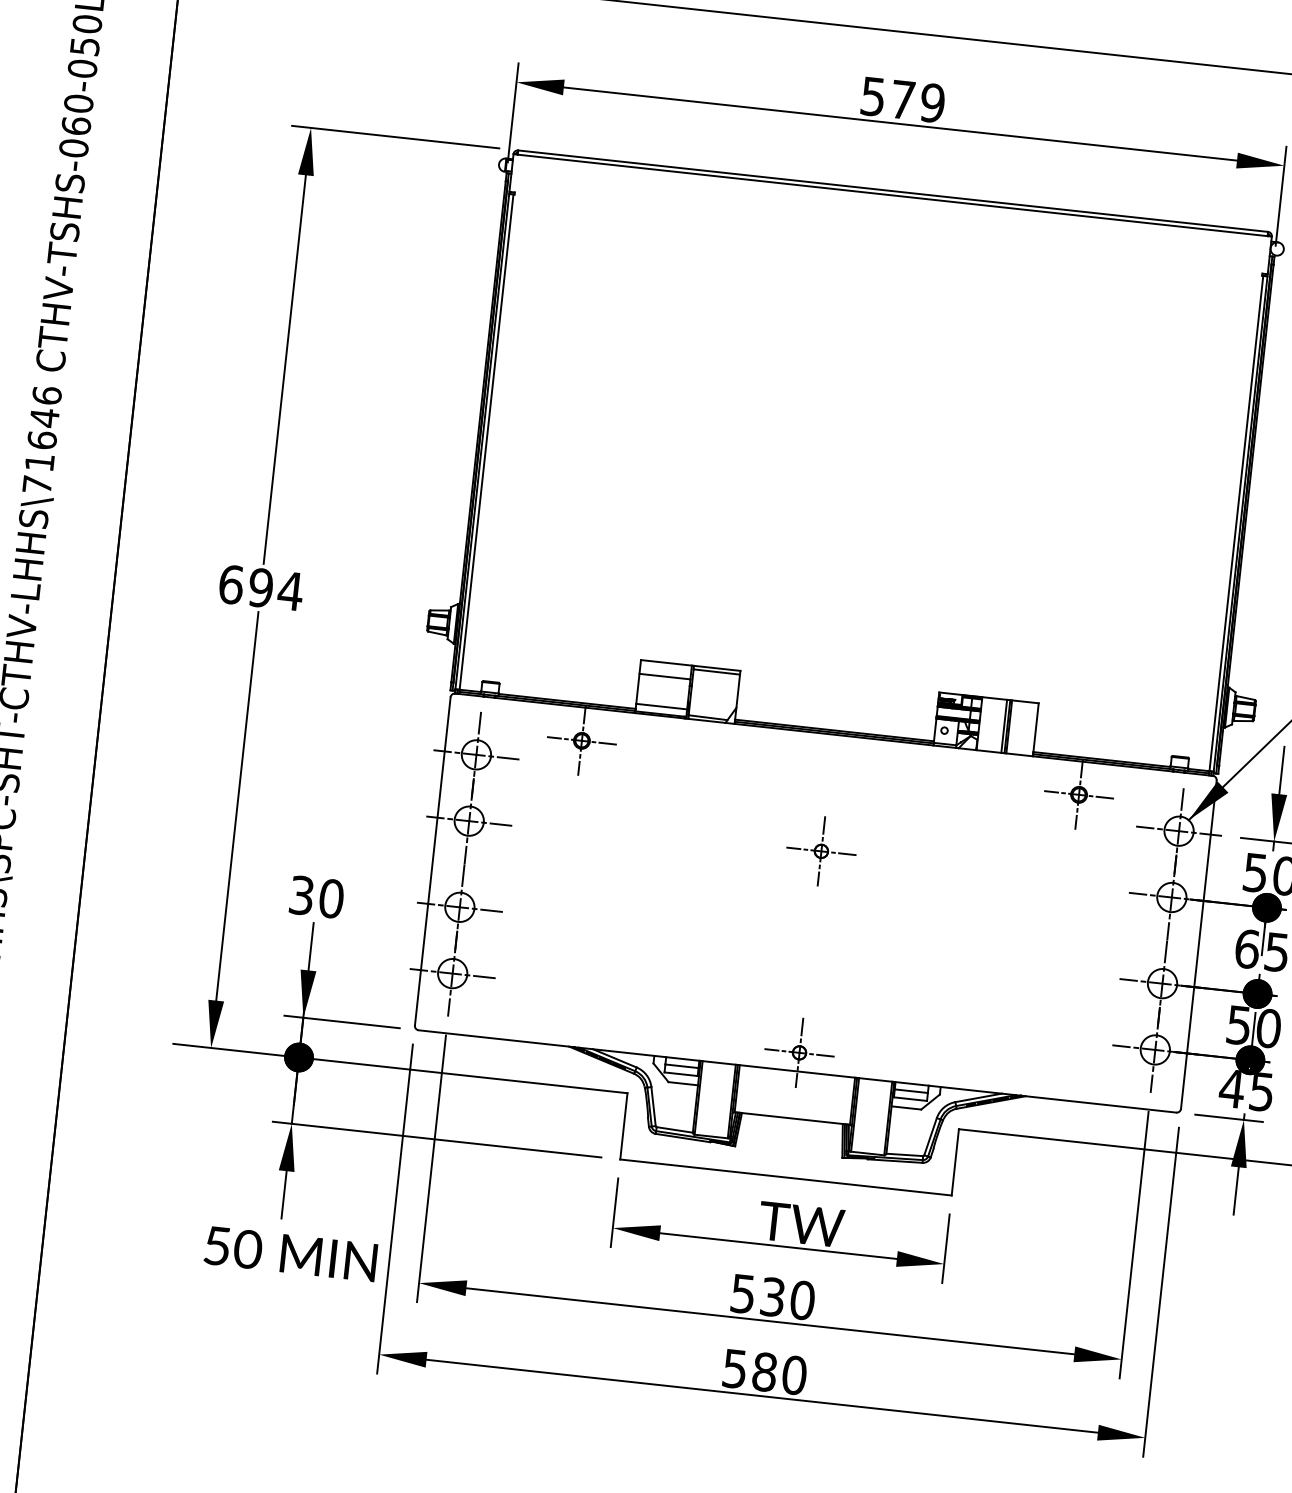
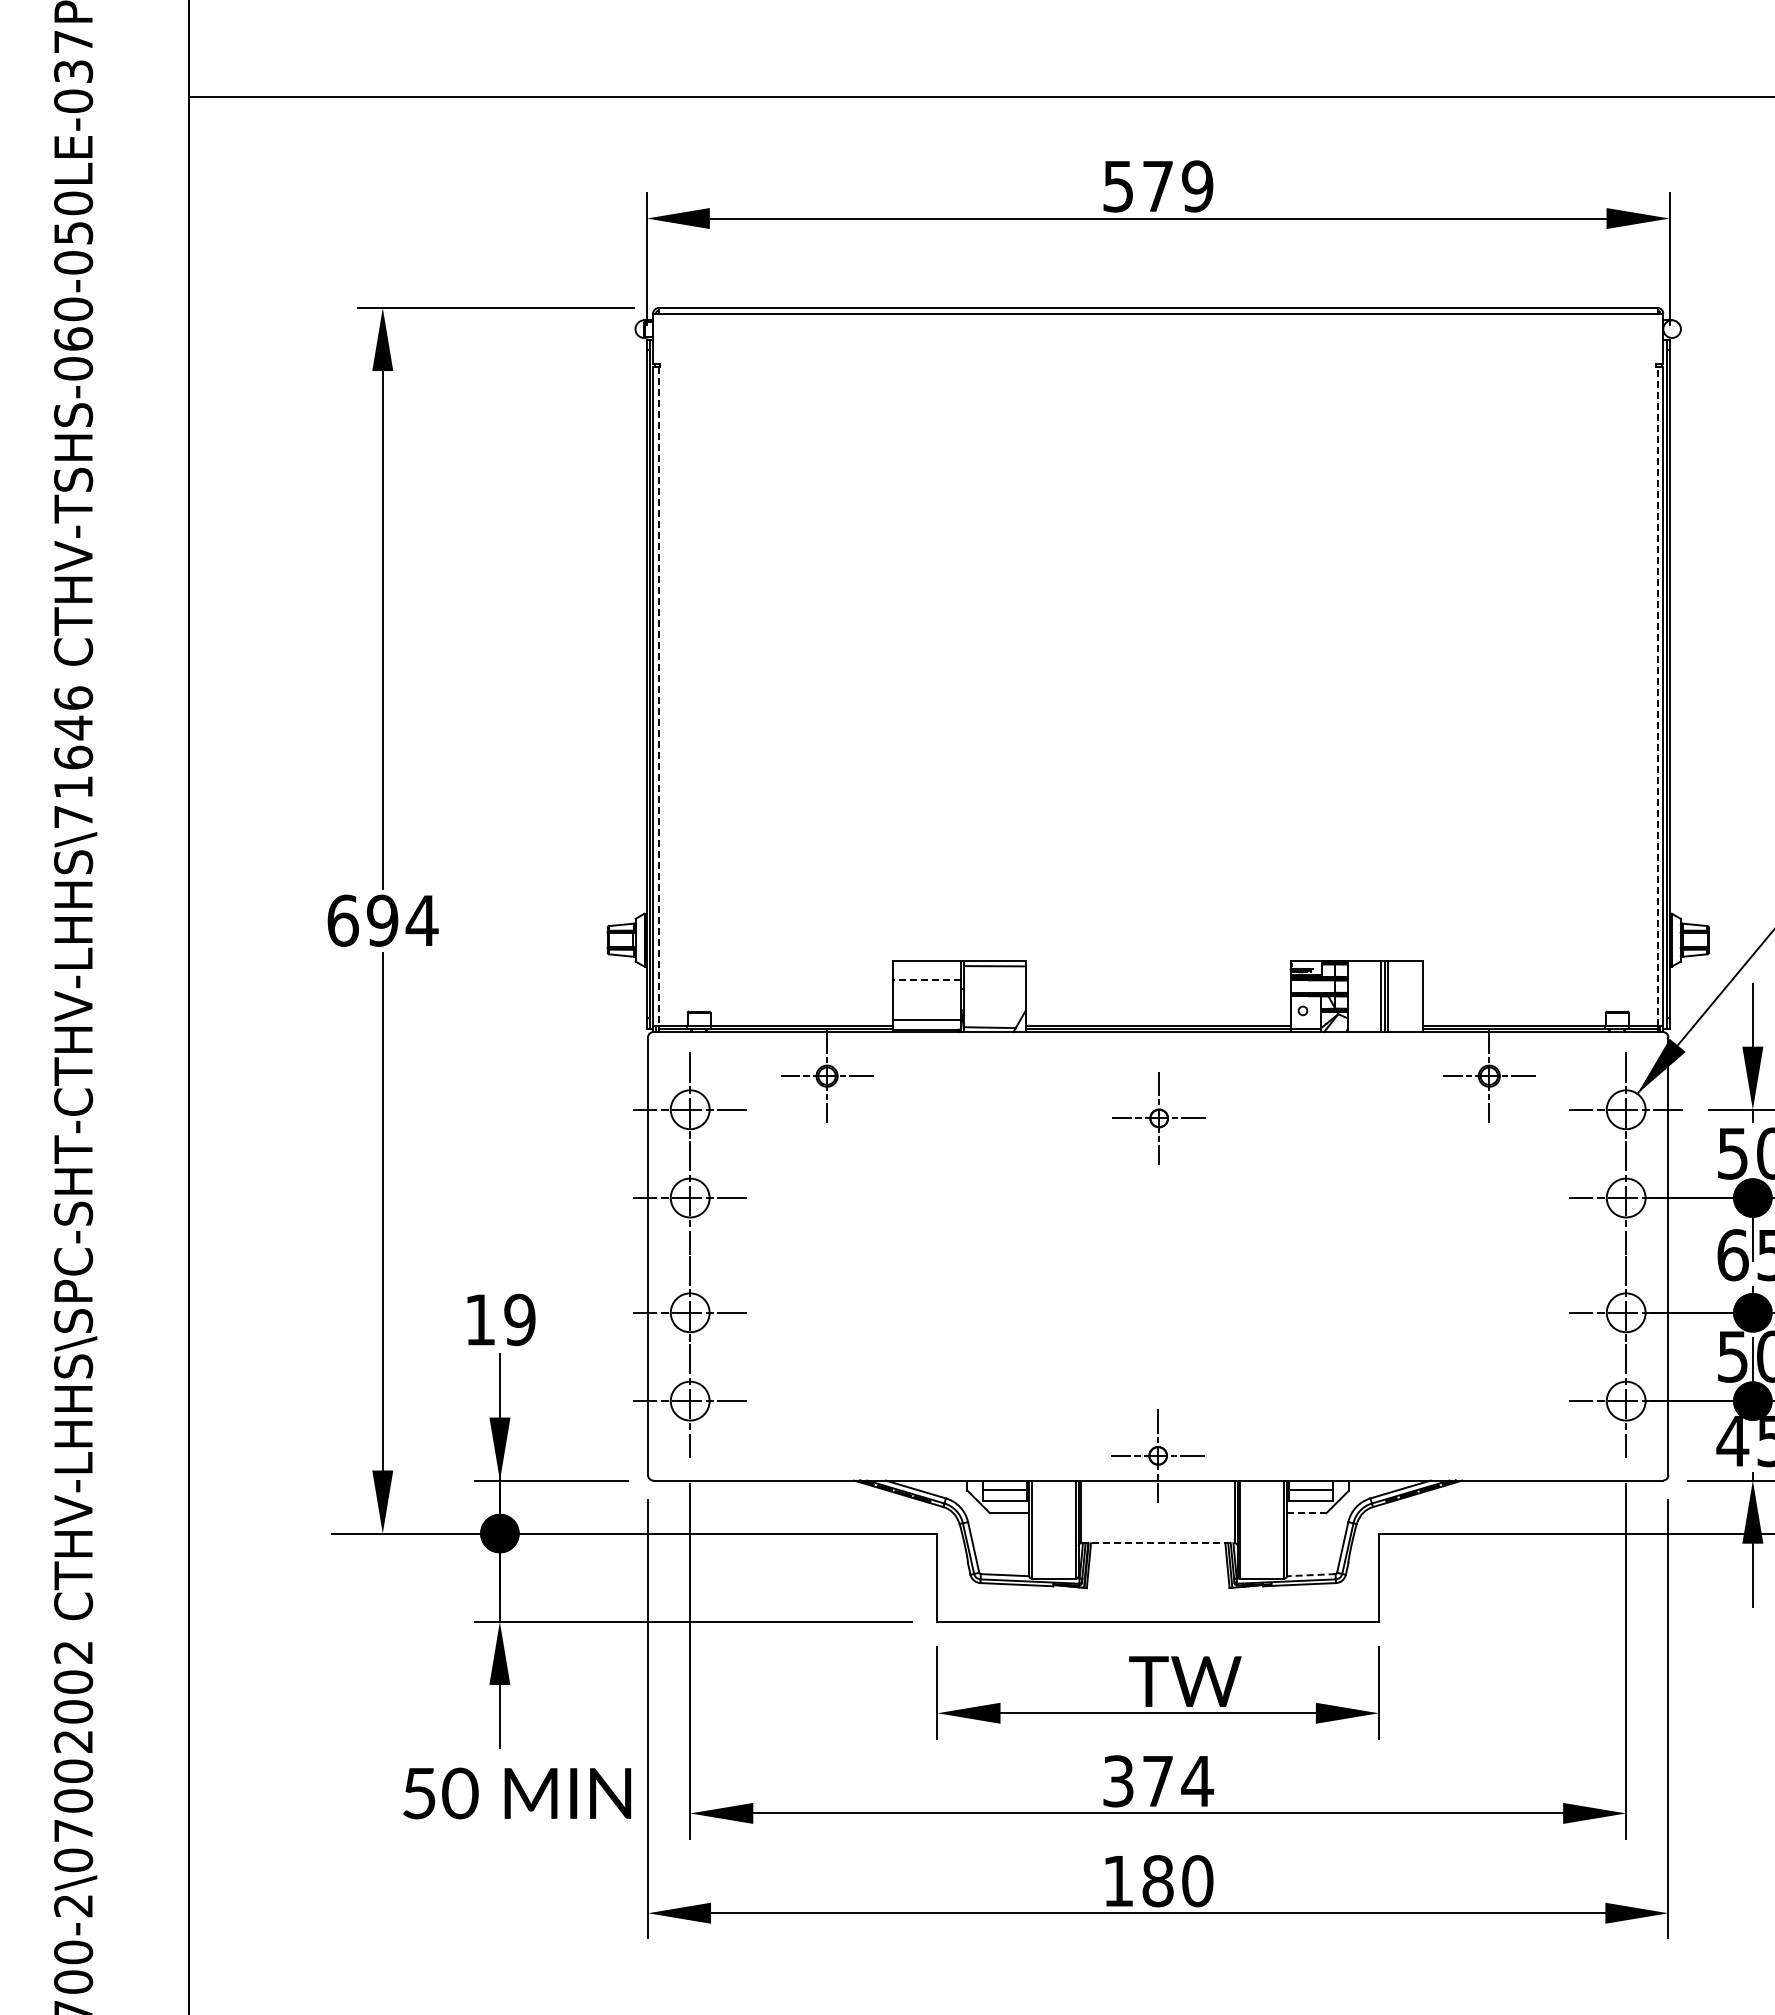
line: (486, 442) -> (658, 696), solid -> dashed
line: (1236, 523) -> (1657, 696), solid -> dashed
line: (665, 676) -> (927, 979), solid -> dashed
part: (820, 851) -> (1158, 1118), moved
text: (316, 896) -> (500, 1319), 30 -> 19
line: (906, 1108) -> (1306, 1513), solid -> dashed
line: (792, 1118) -> (1158, 1543), solid -> dashed
line: (904, 1155) -> (1310, 1575), solid -> dashed
text: (773, 1297) -> (1158, 1781), 530 -> 374
text: (734, 1369) -> (1117, 1881), 580 -> 180

